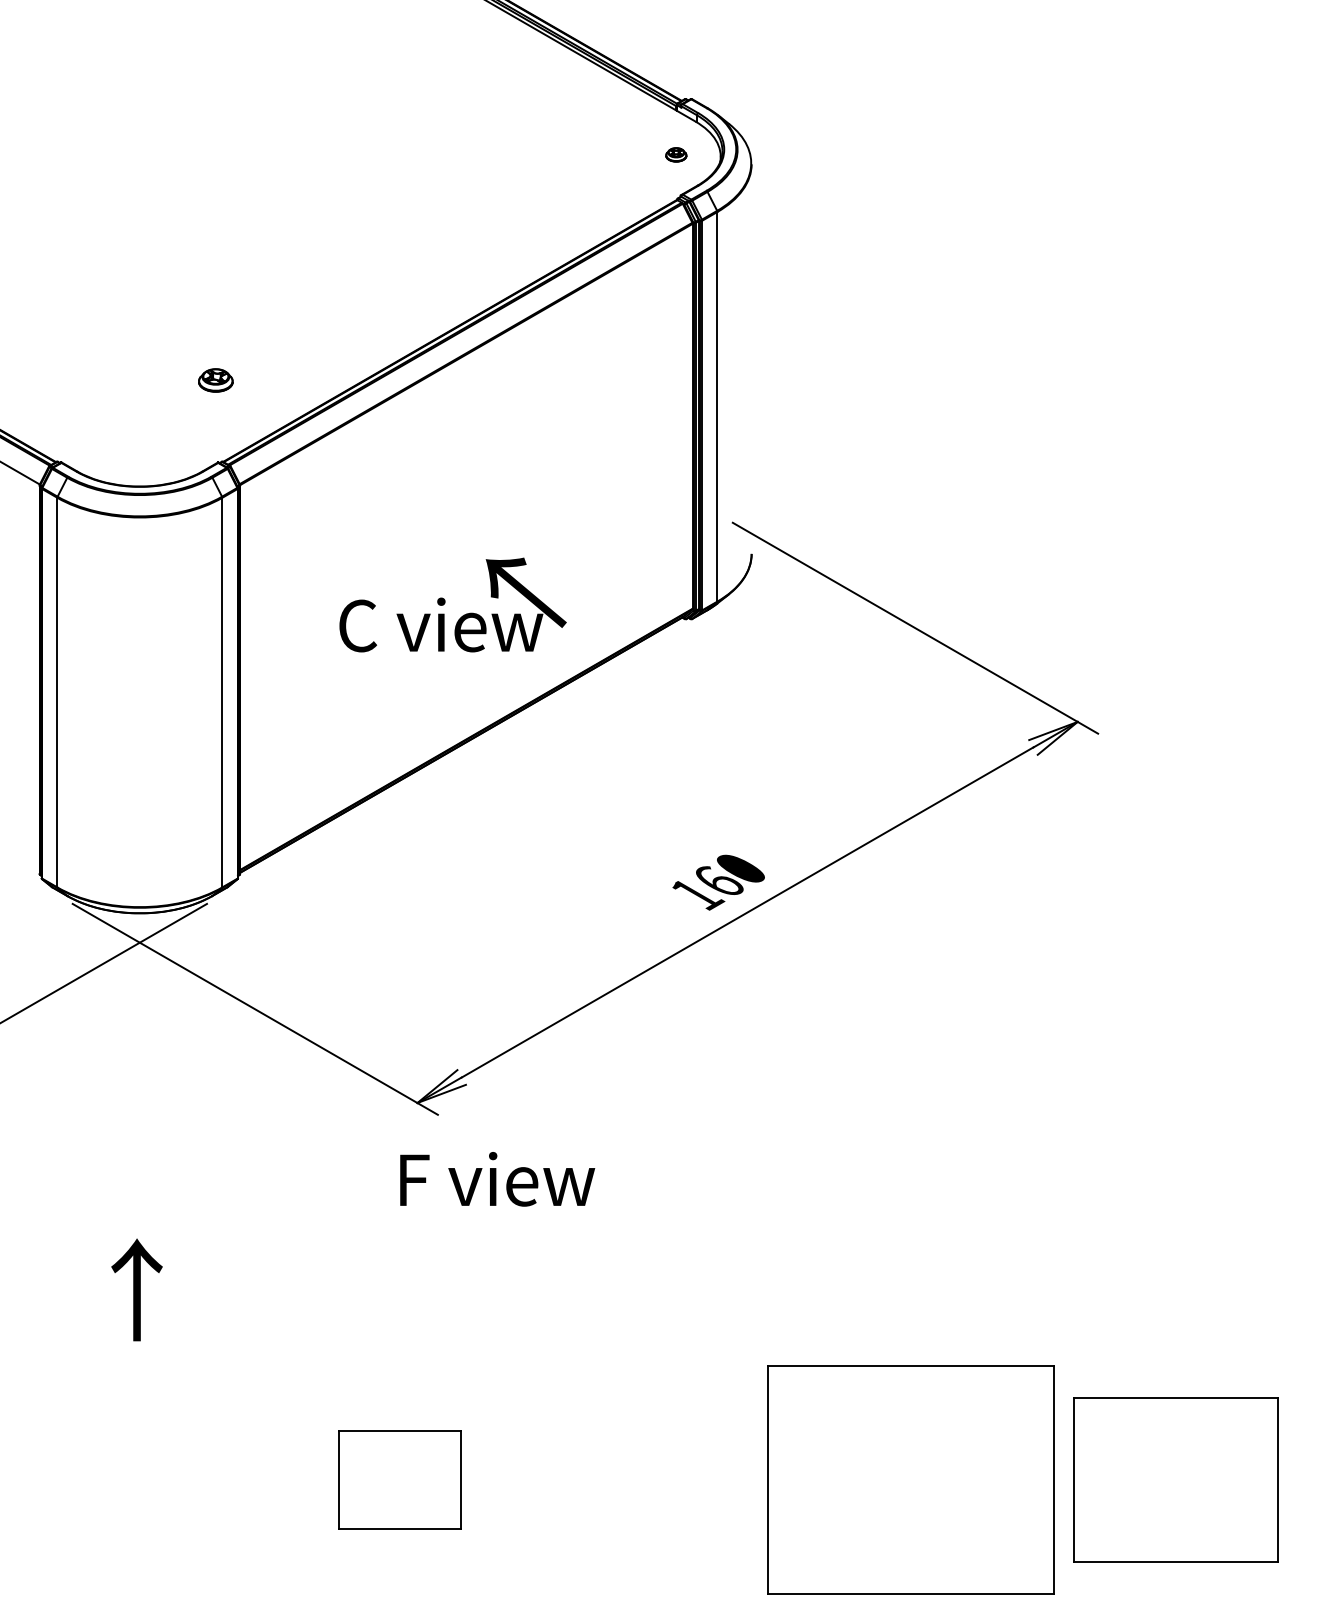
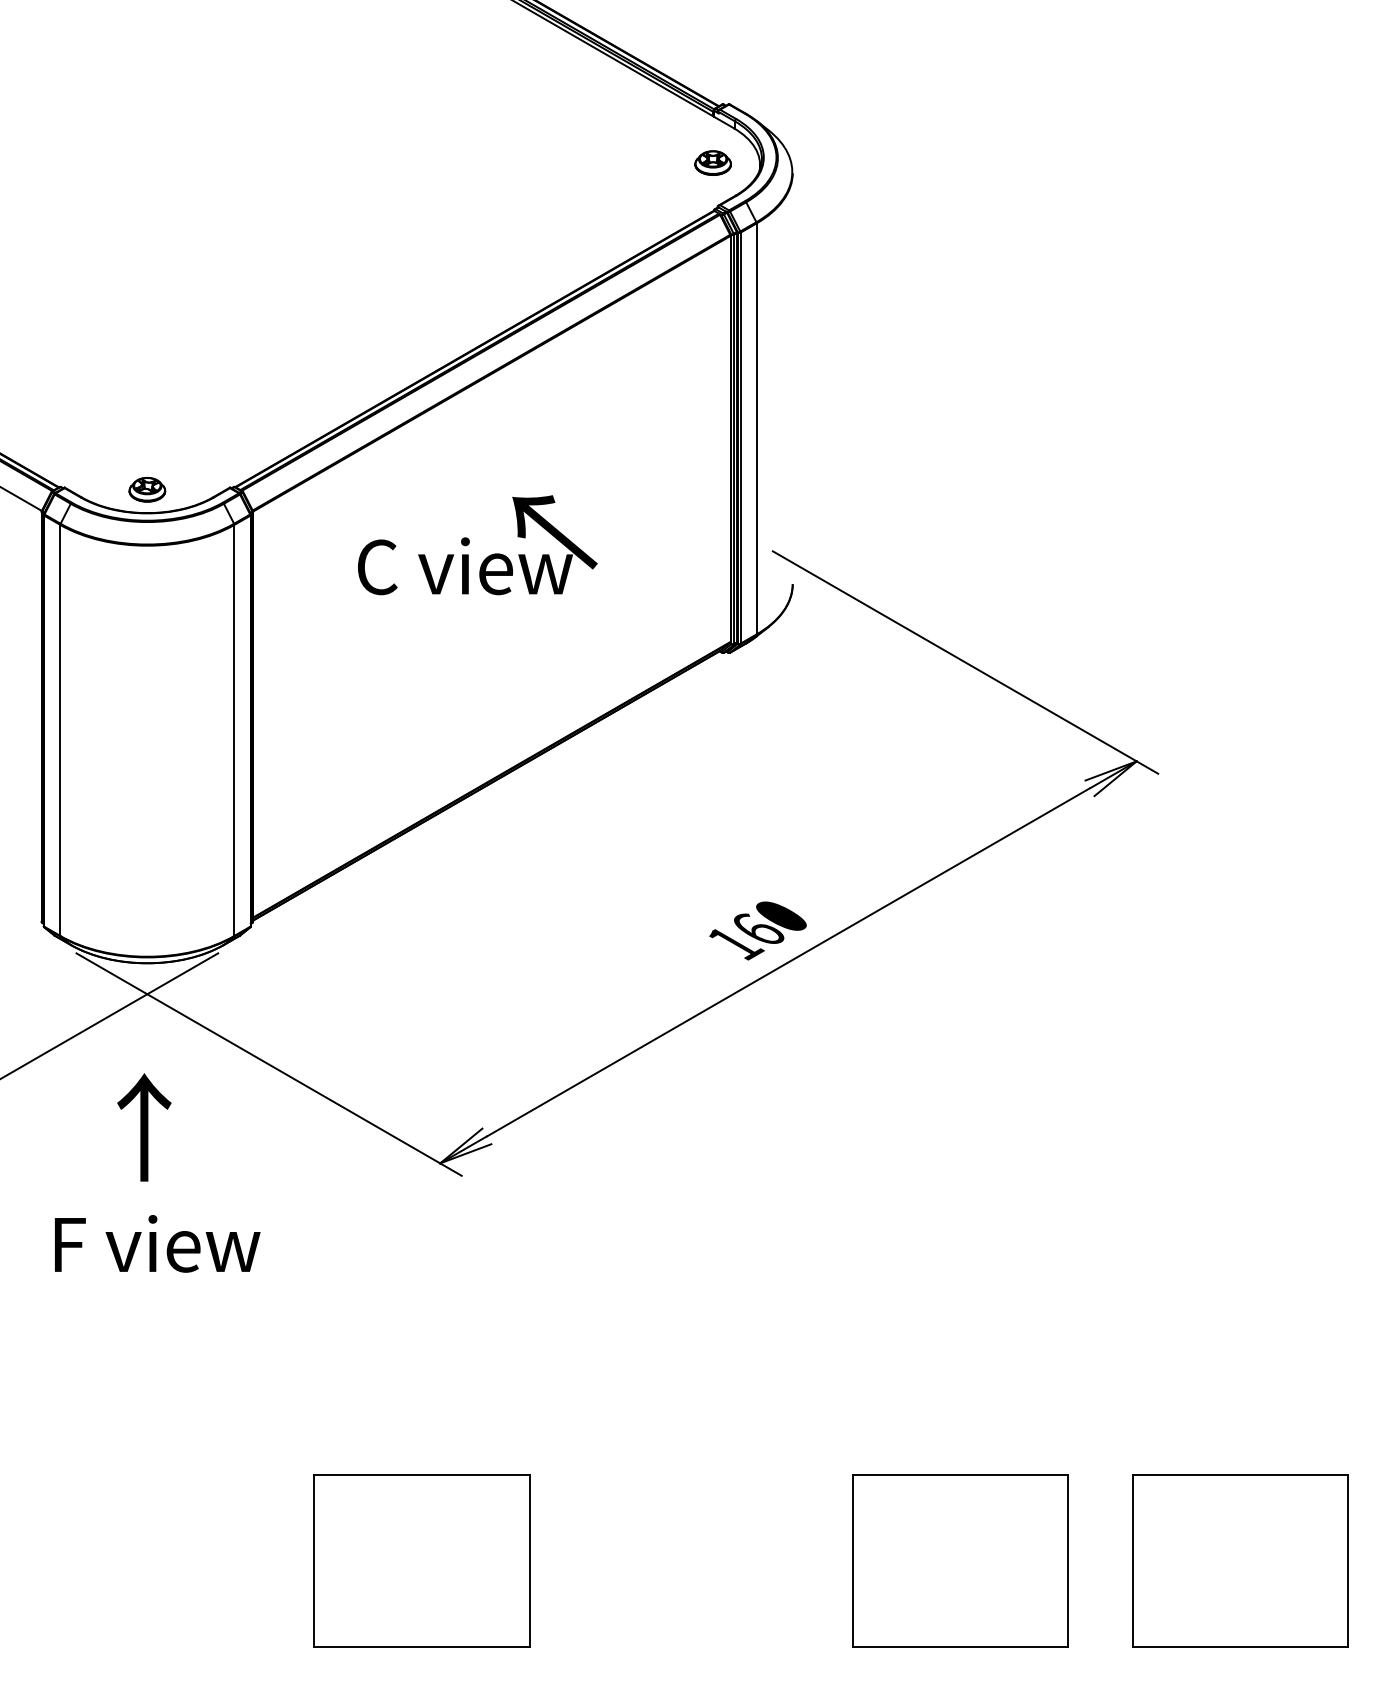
part: (676, 154) -> (713, 162), size x1.67
part: (215, 380) -> (146, 489), moved
text: (452, 604) -> (477, 544), moved
text: (497, 1179) -> (157, 1244), moved
text: (136, 1289) -> (143, 1126), moved
part: (399, 1479) -> (421, 1560), size x1.67
part: (910, 1479) -> (960, 1560), size x0.71

